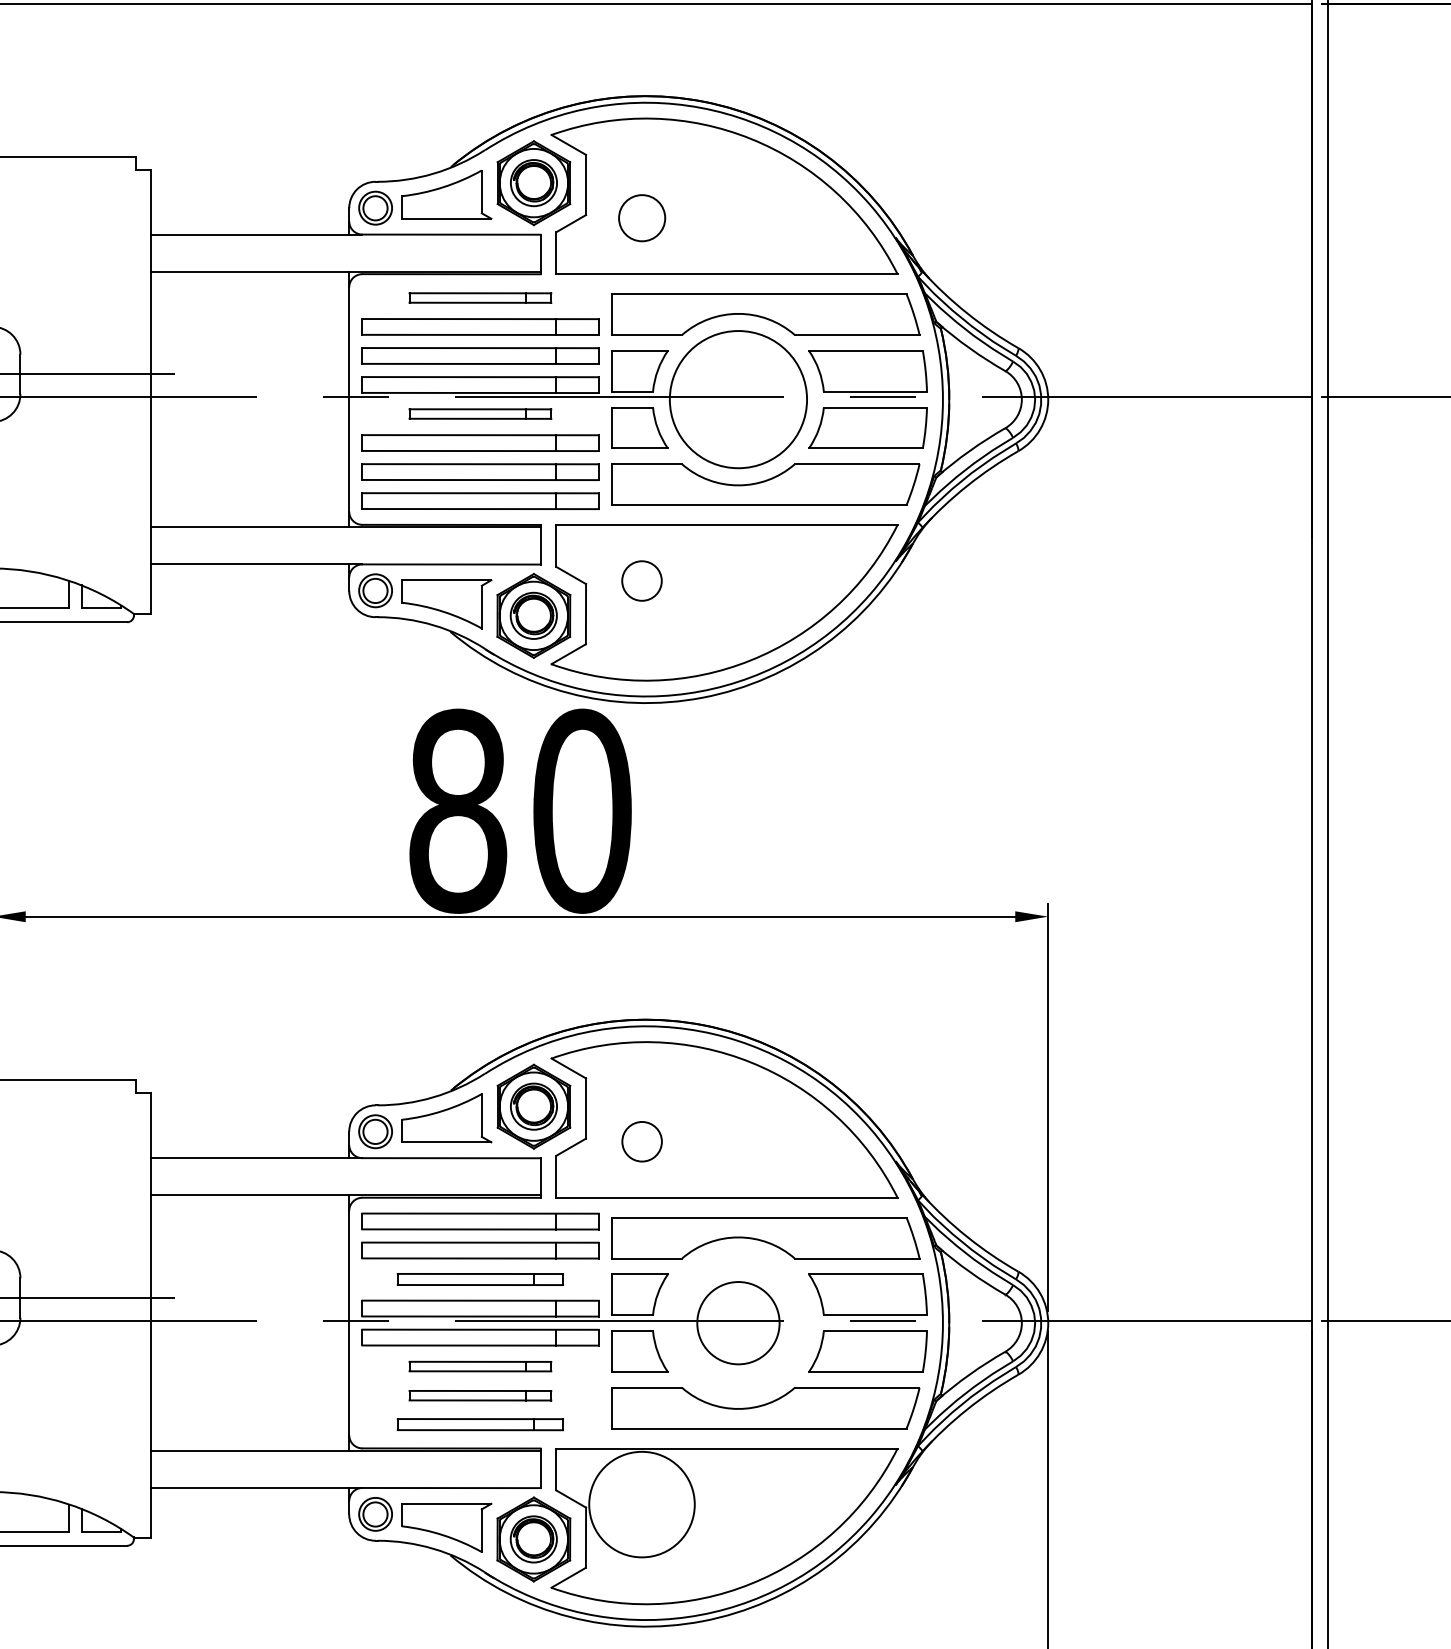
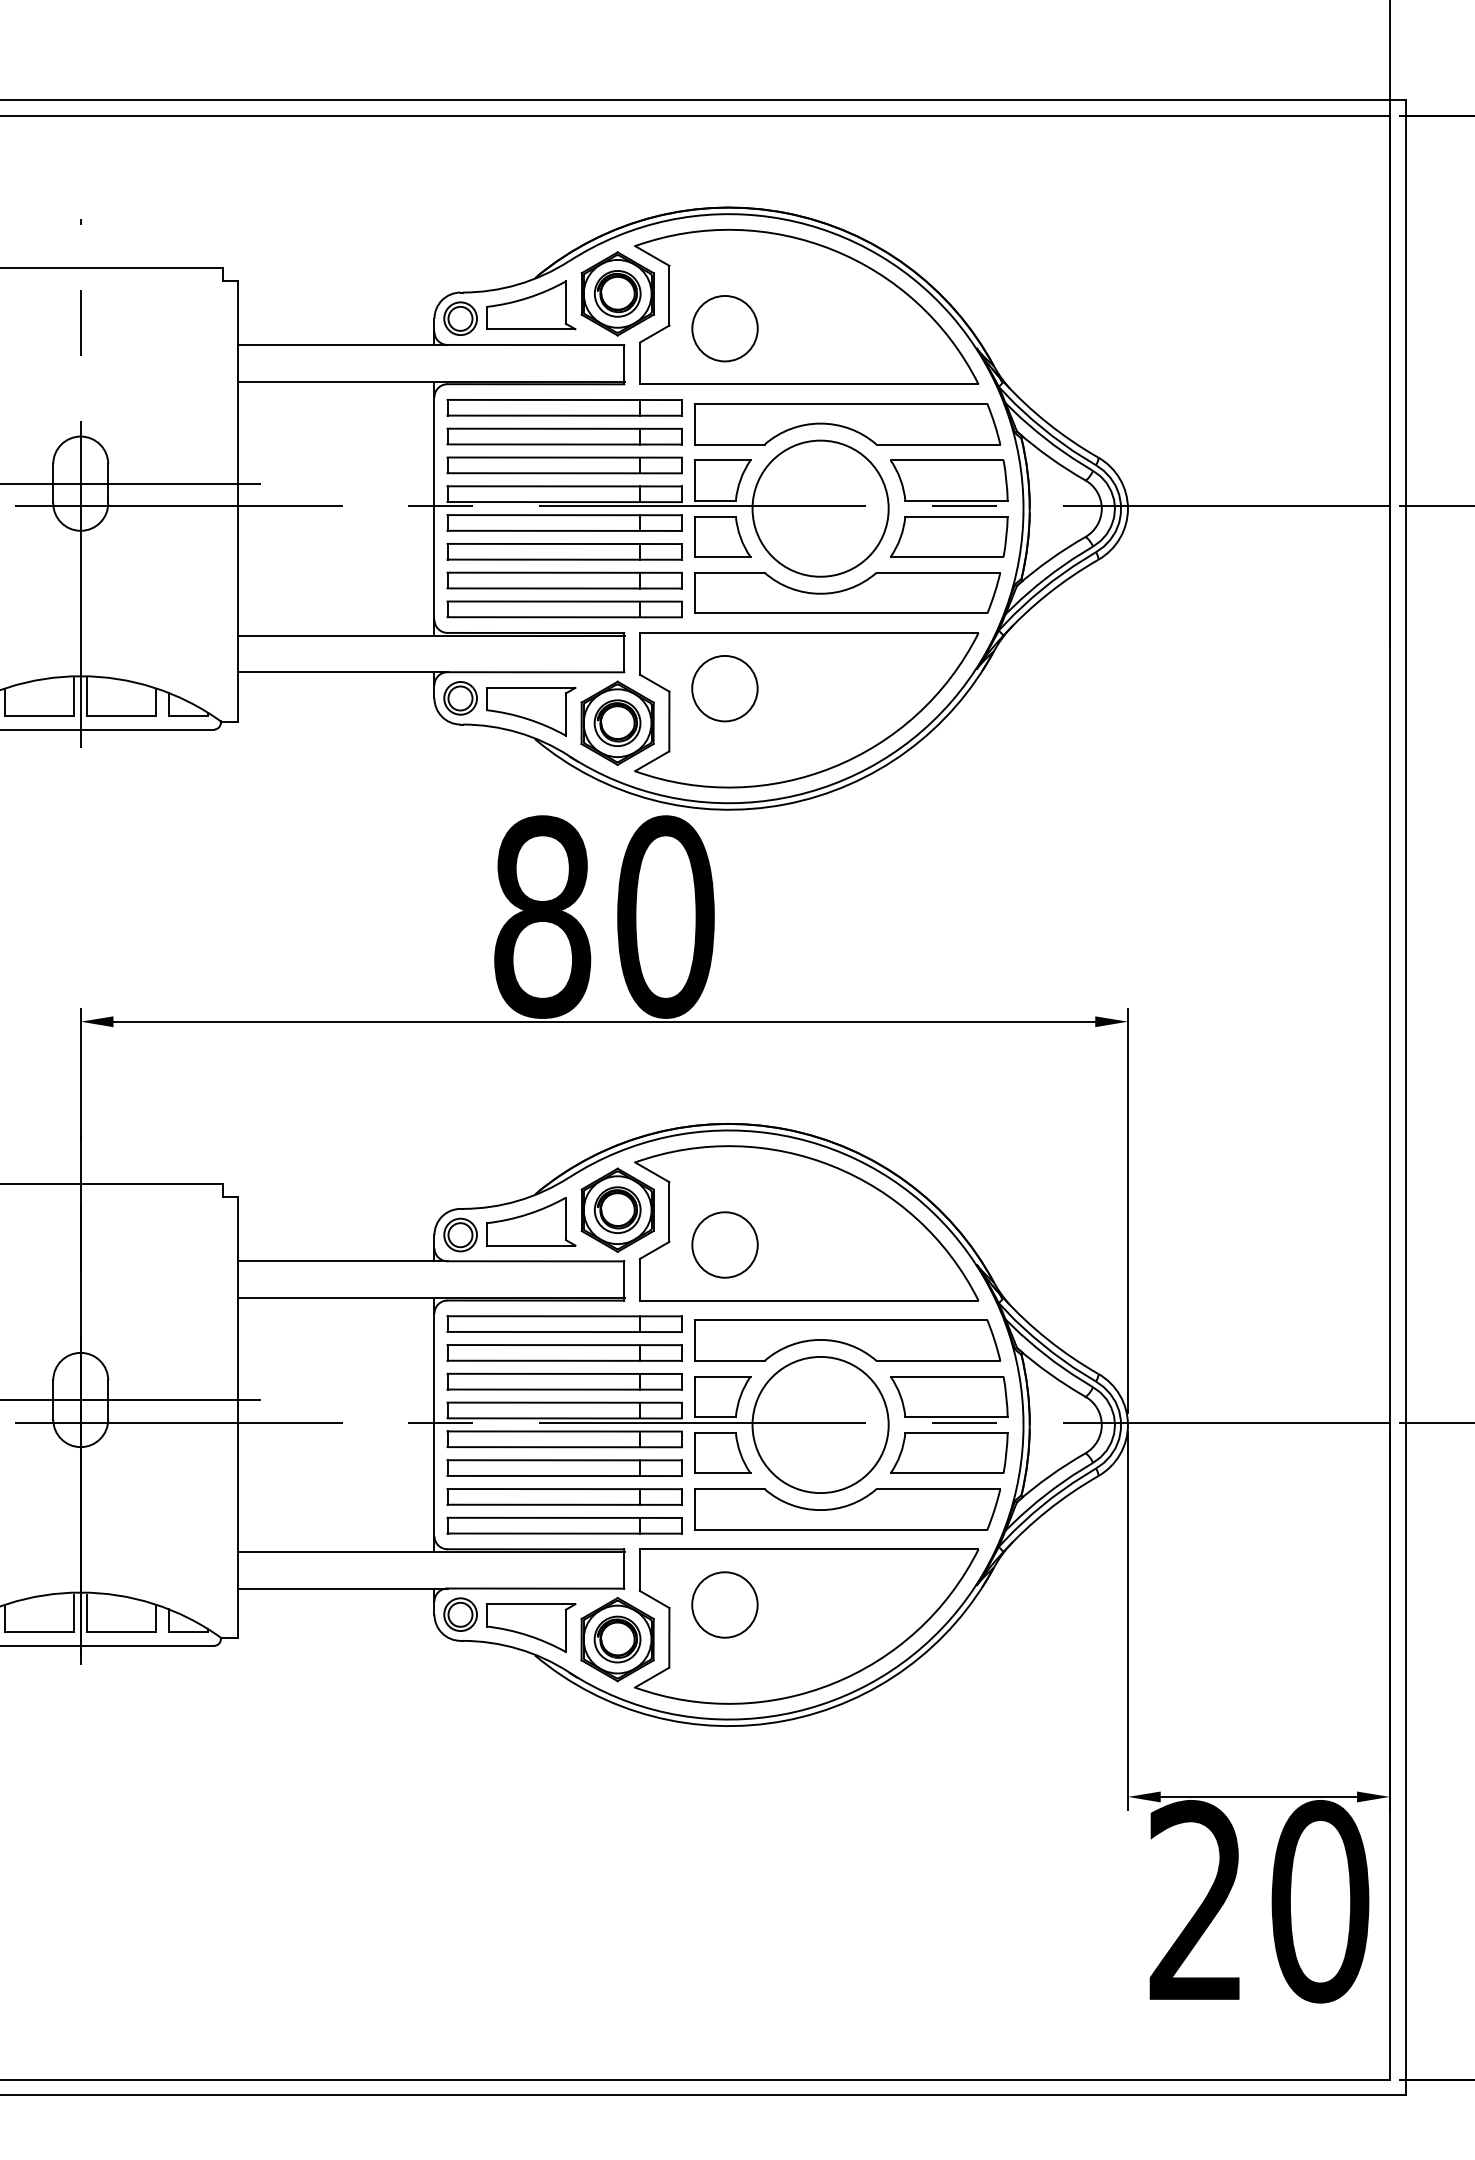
circle: (641, 218) -> (724, 328), size x1.43
part: (480, 297) -> (564, 407), size x1.67
part: (480, 413) -> (564, 522), size x1.67
circle: (641, 580) -> (724, 688), size x1.67
circle: (641, 1141) -> (724, 1244), size x1.67
part: (480, 1279) -> (564, 1381), size x1.43
circle: (738, 1322) -> (820, 1424), size x1.67
part: (480, 1366) -> (564, 1467), size x1.67
part: (480, 1395) -> (564, 1496), size x1.67
part: (480, 1424) -> (564, 1525), size x1.43
circle: (641, 1504) -> (724, 1604), size x0.62

